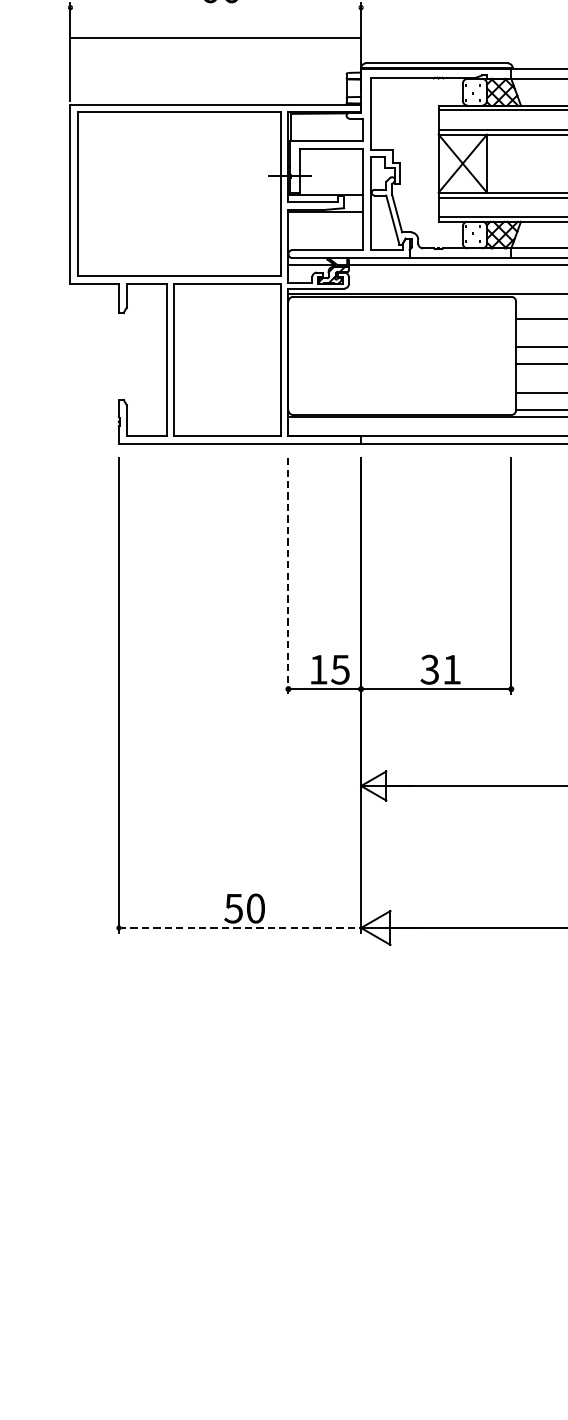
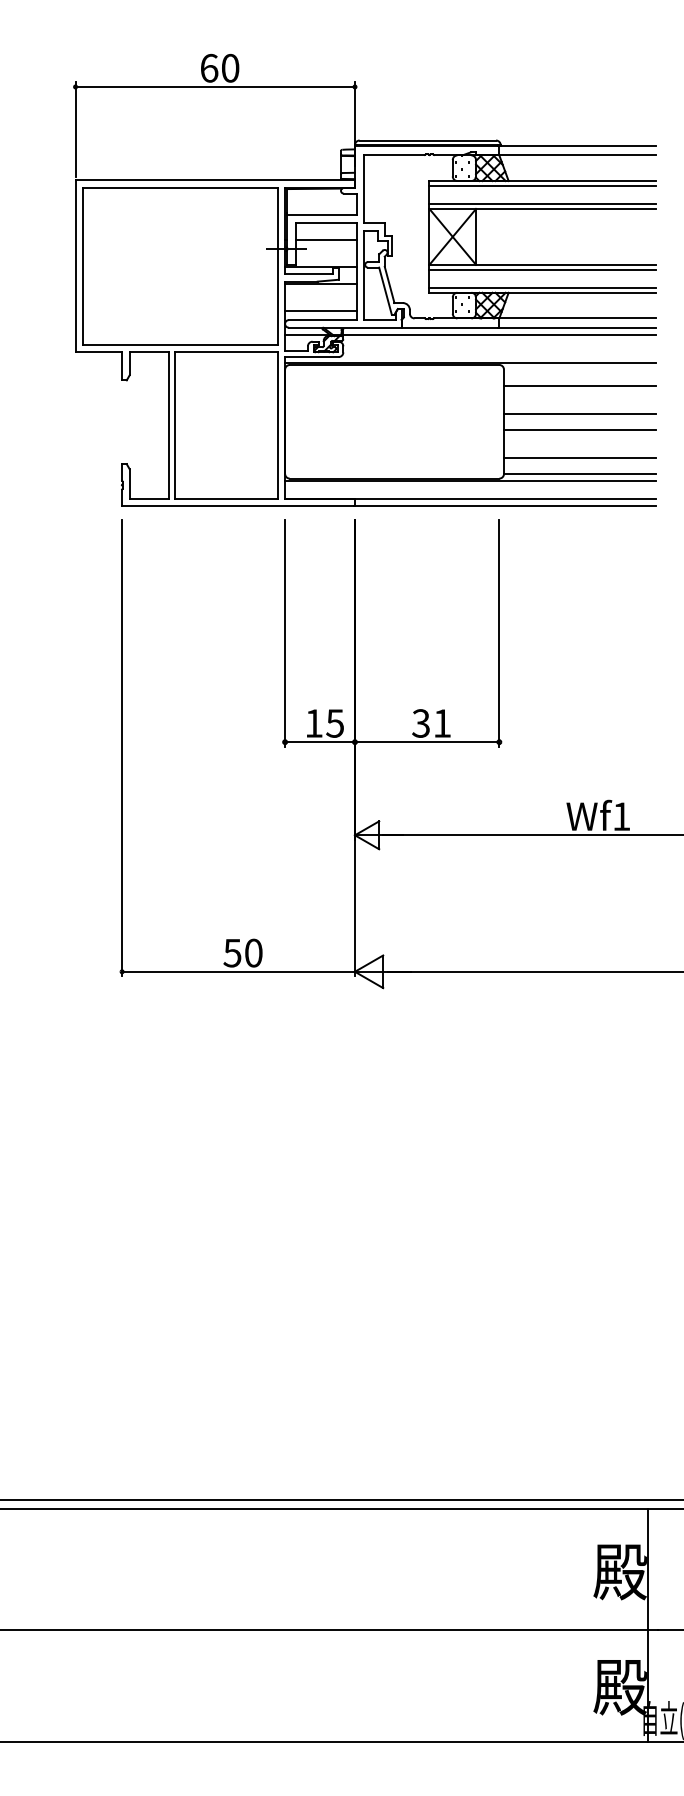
line: (215, 37) -> (214, 86), moved
line: (330, 166) -> (325, 239), added
line: (325, 241) -> (320, 311), added
line: (288, 576) -> (285, 633), dashed -> solid
line: (241, 927) -> (239, 971), dashed -> solid

